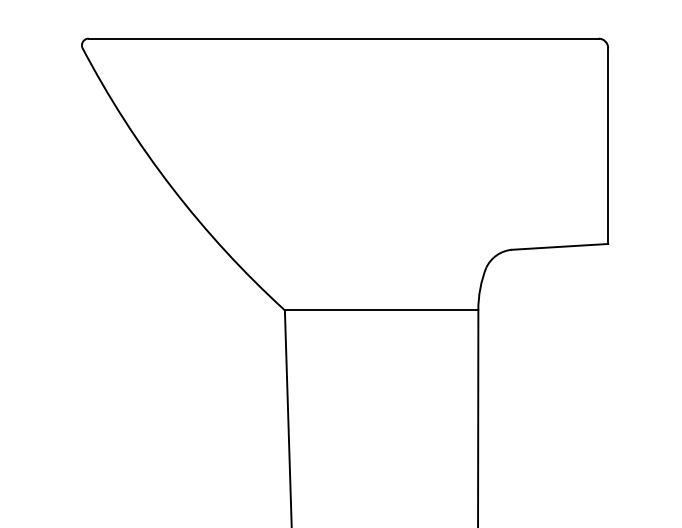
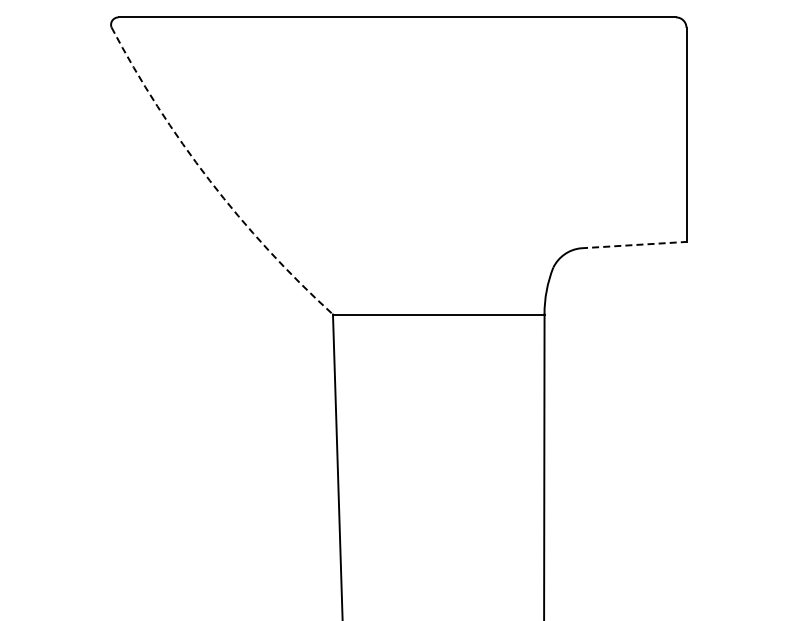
arc: (171, 187) -> (209, 180), solid -> dashed
line: (559, 247) -> (633, 245), solid -> dashed

